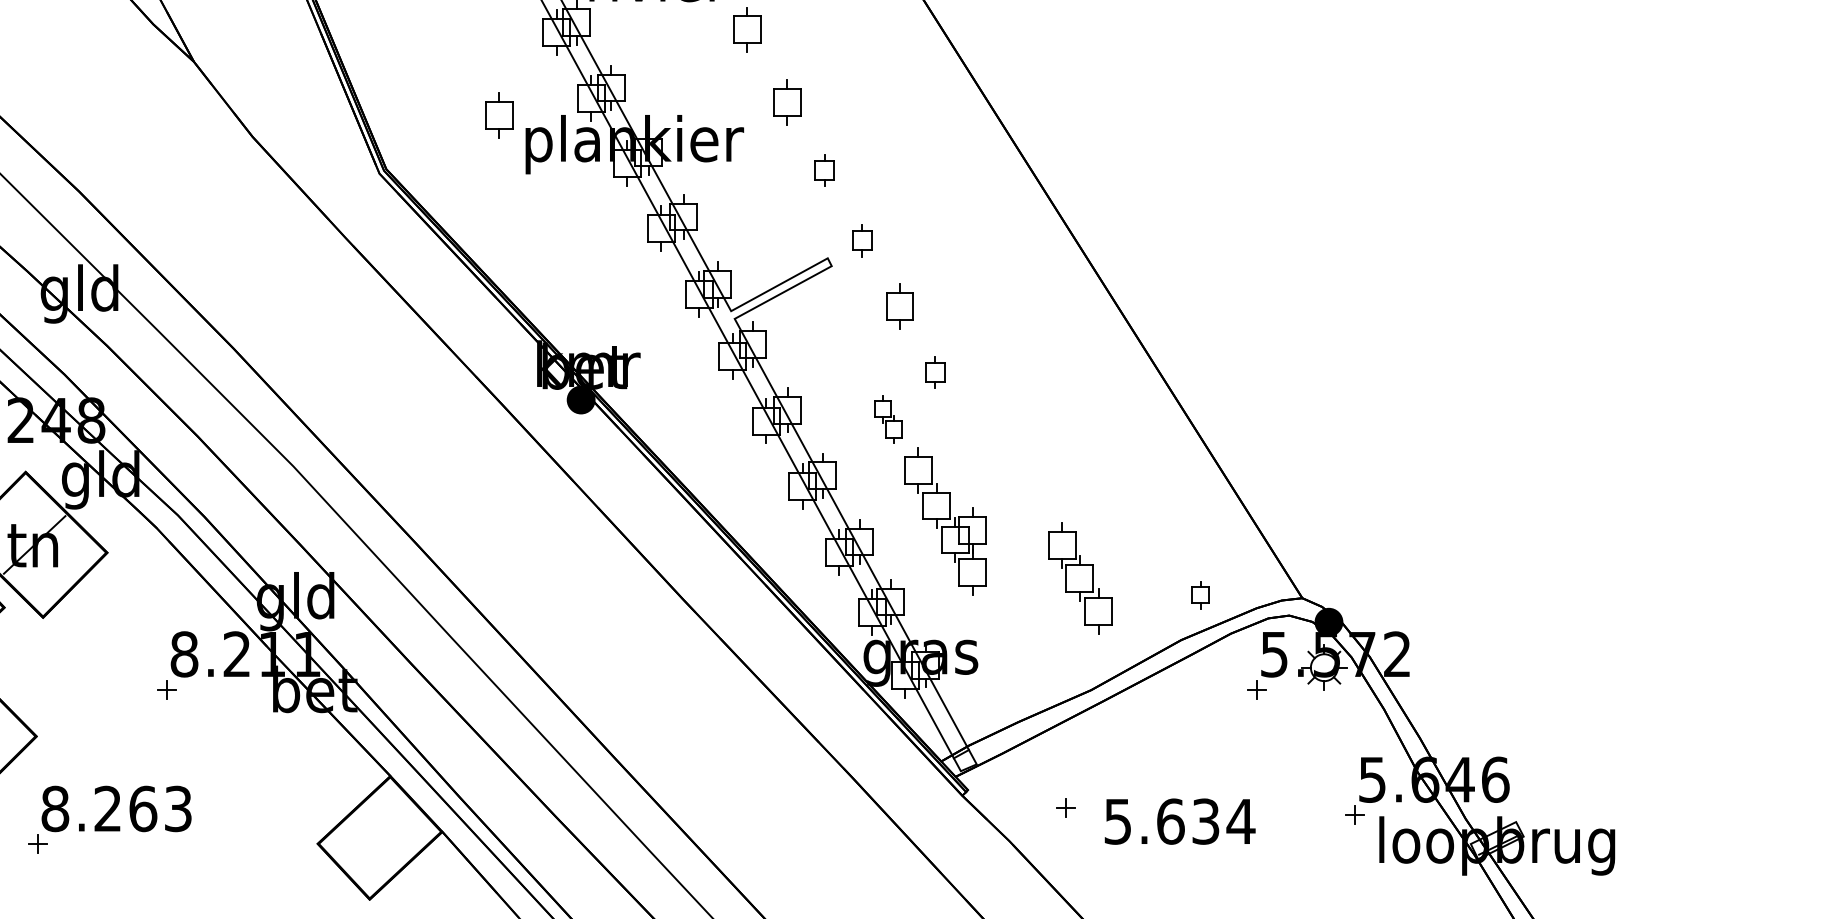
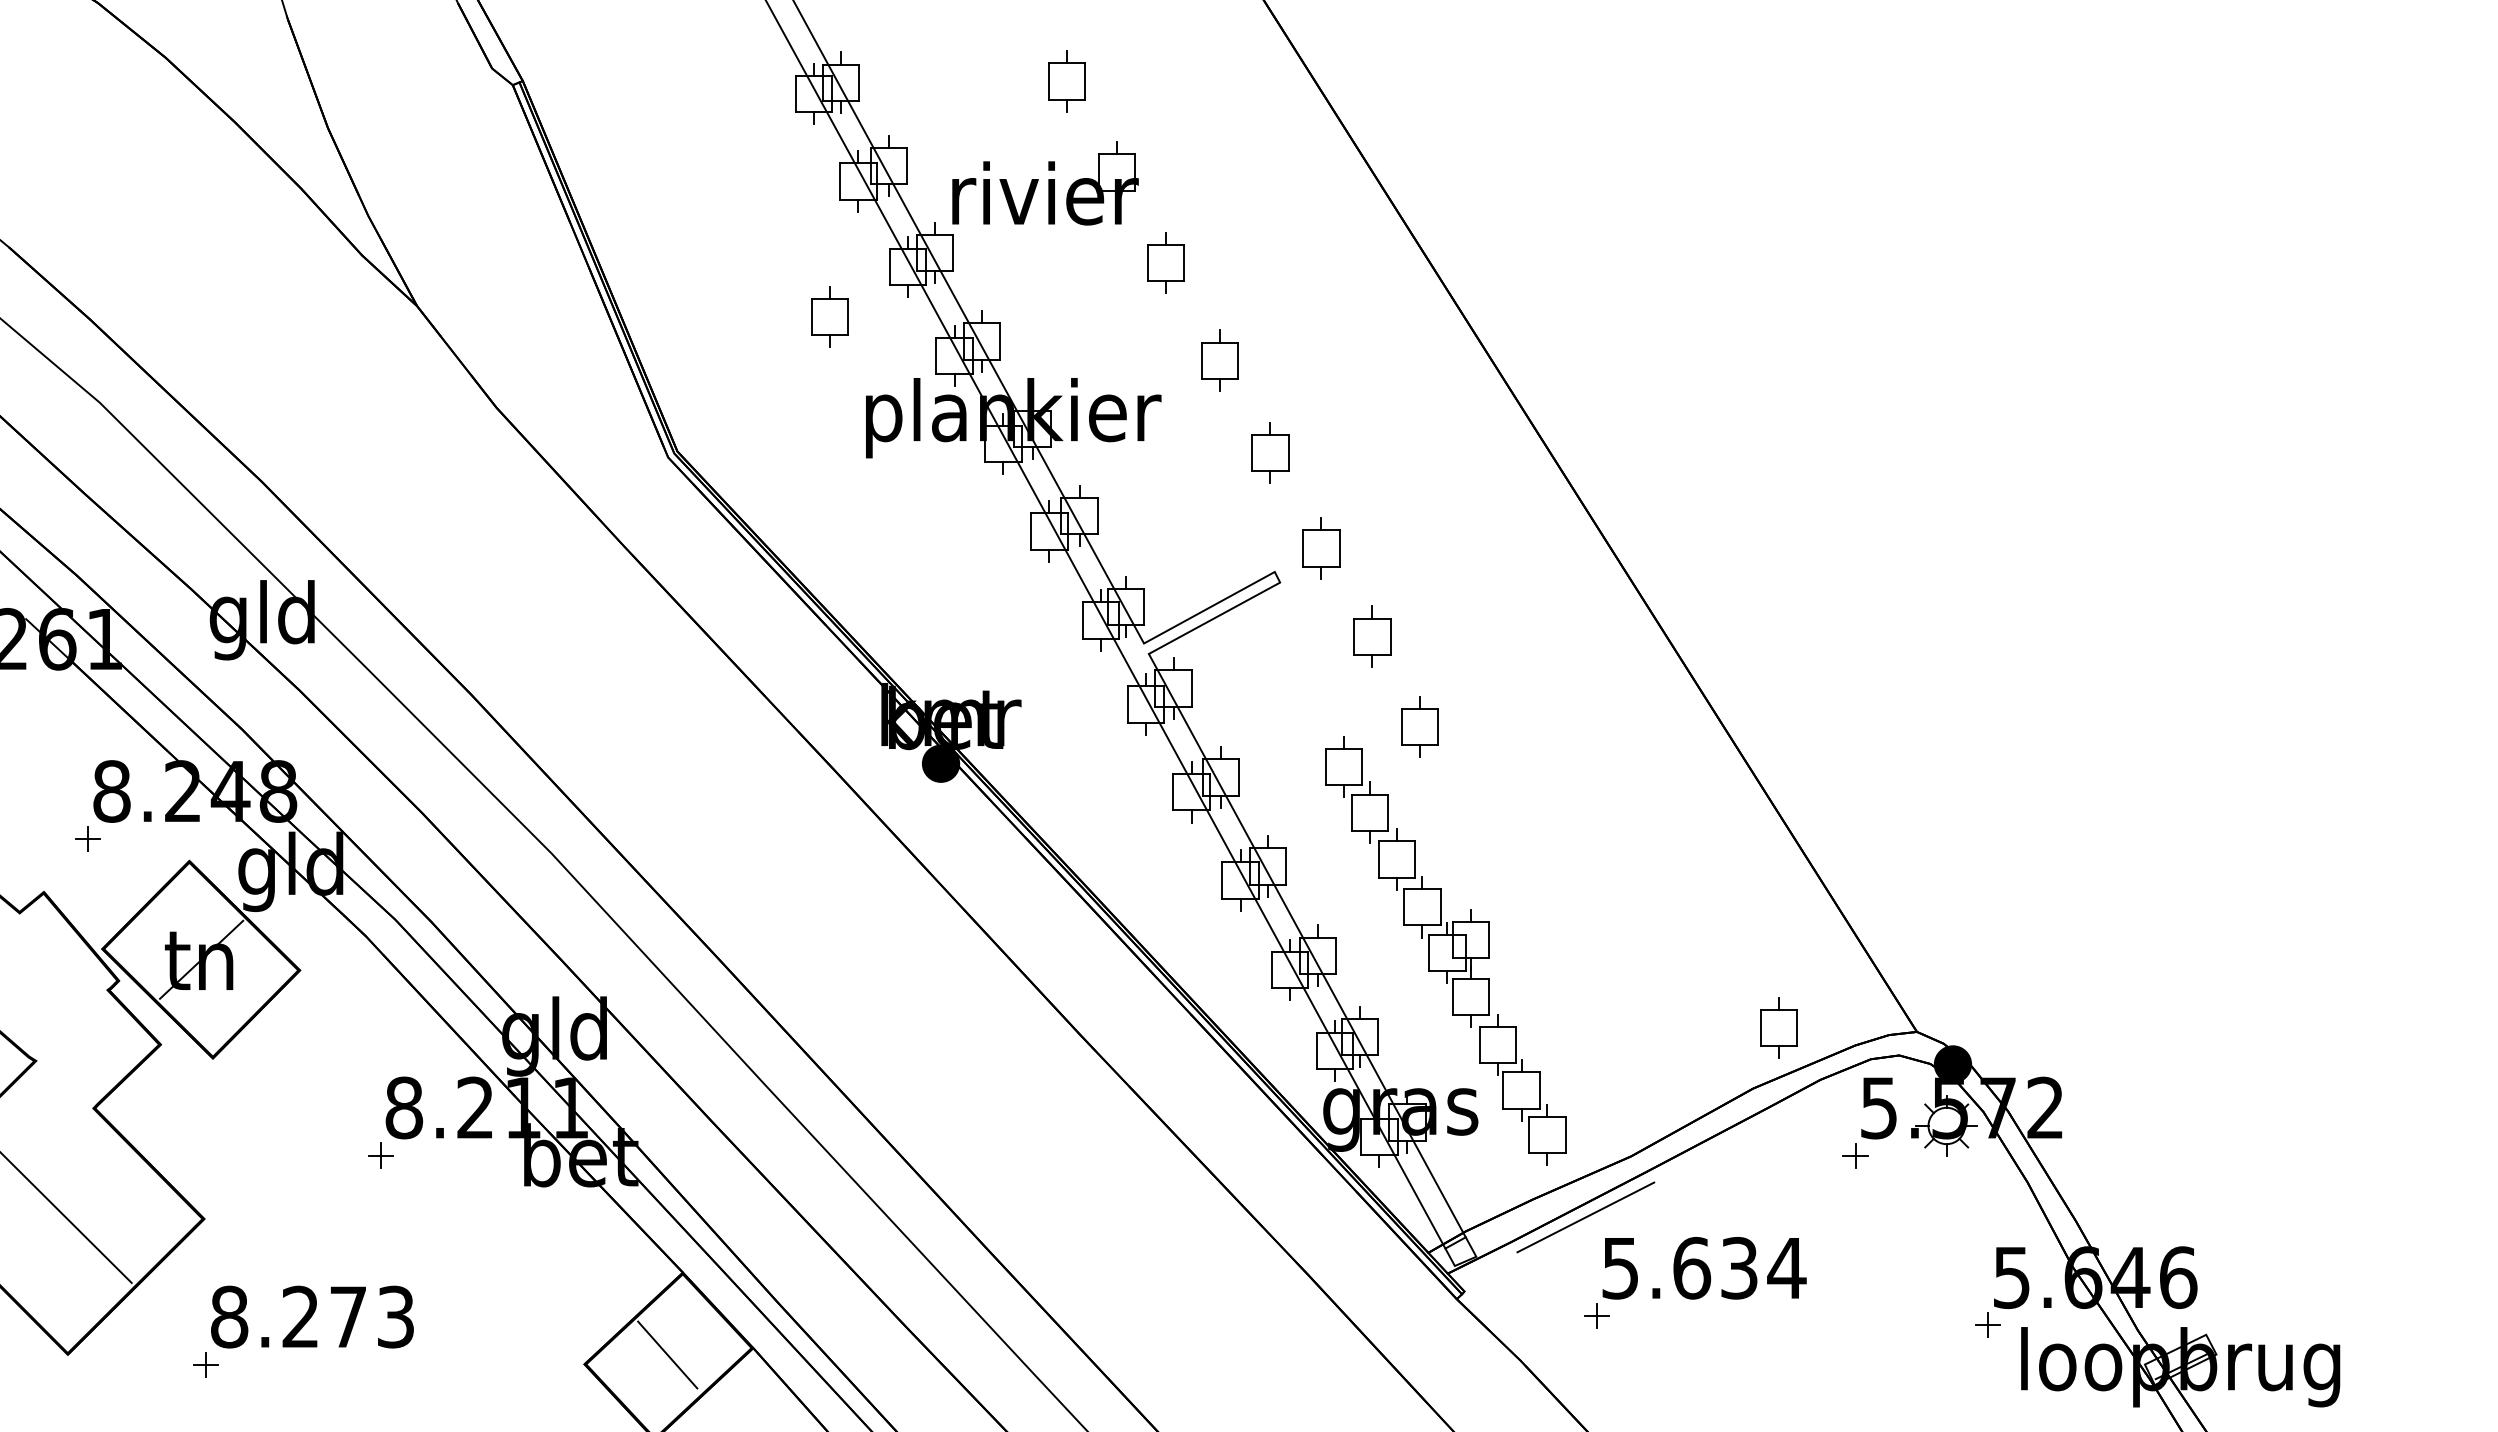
part: (498, 115) -> (829, 316), moved
part: (824, 170) -> (1270, 452), size x1.43
part: (862, 240) -> (1321, 548), size x1.43
part: (934, 372) -> (1419, 726), size x1.43
part: (888, 419) -> (1356, 789), size x1.67
part: (1080, 577) -> (1522, 1089), moved
part: (1200, 594) -> (1778, 1027), size x1.67
line: (1057, 735) -> (1585, 1217), added
text: (143, 808) -> (348, 1316), 8.263 -> 8.273
text: (1180, 821) -> (1704, 1268), moved
line: (379, 836) -> (667, 1354), added

